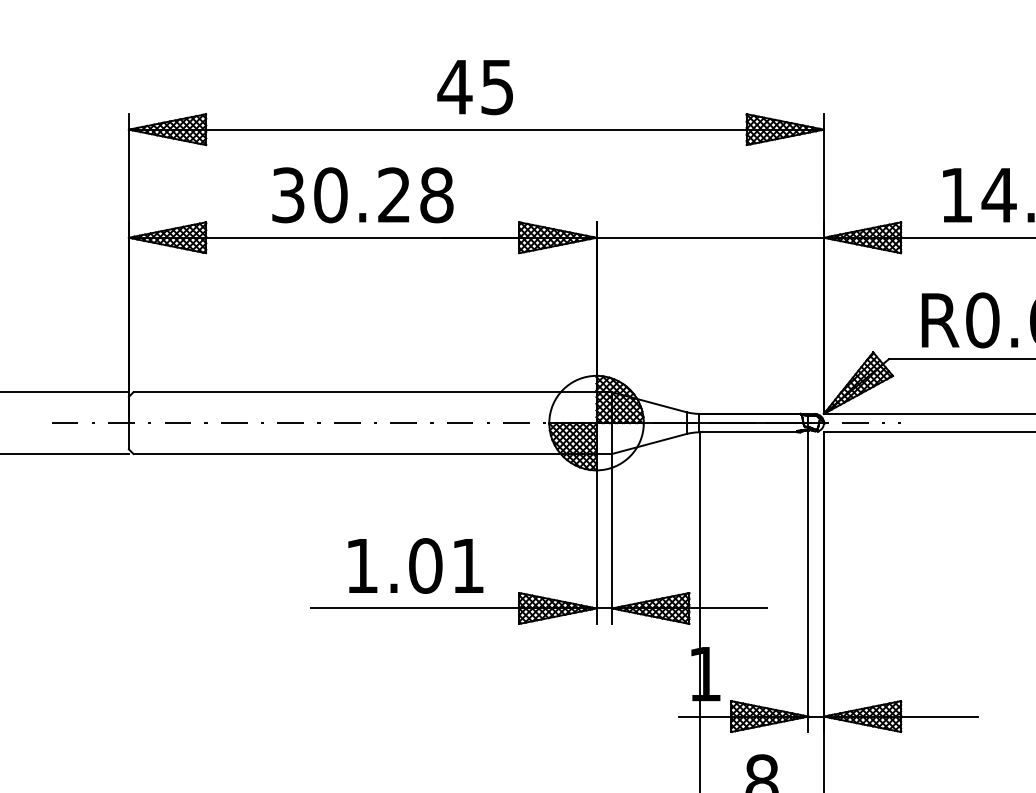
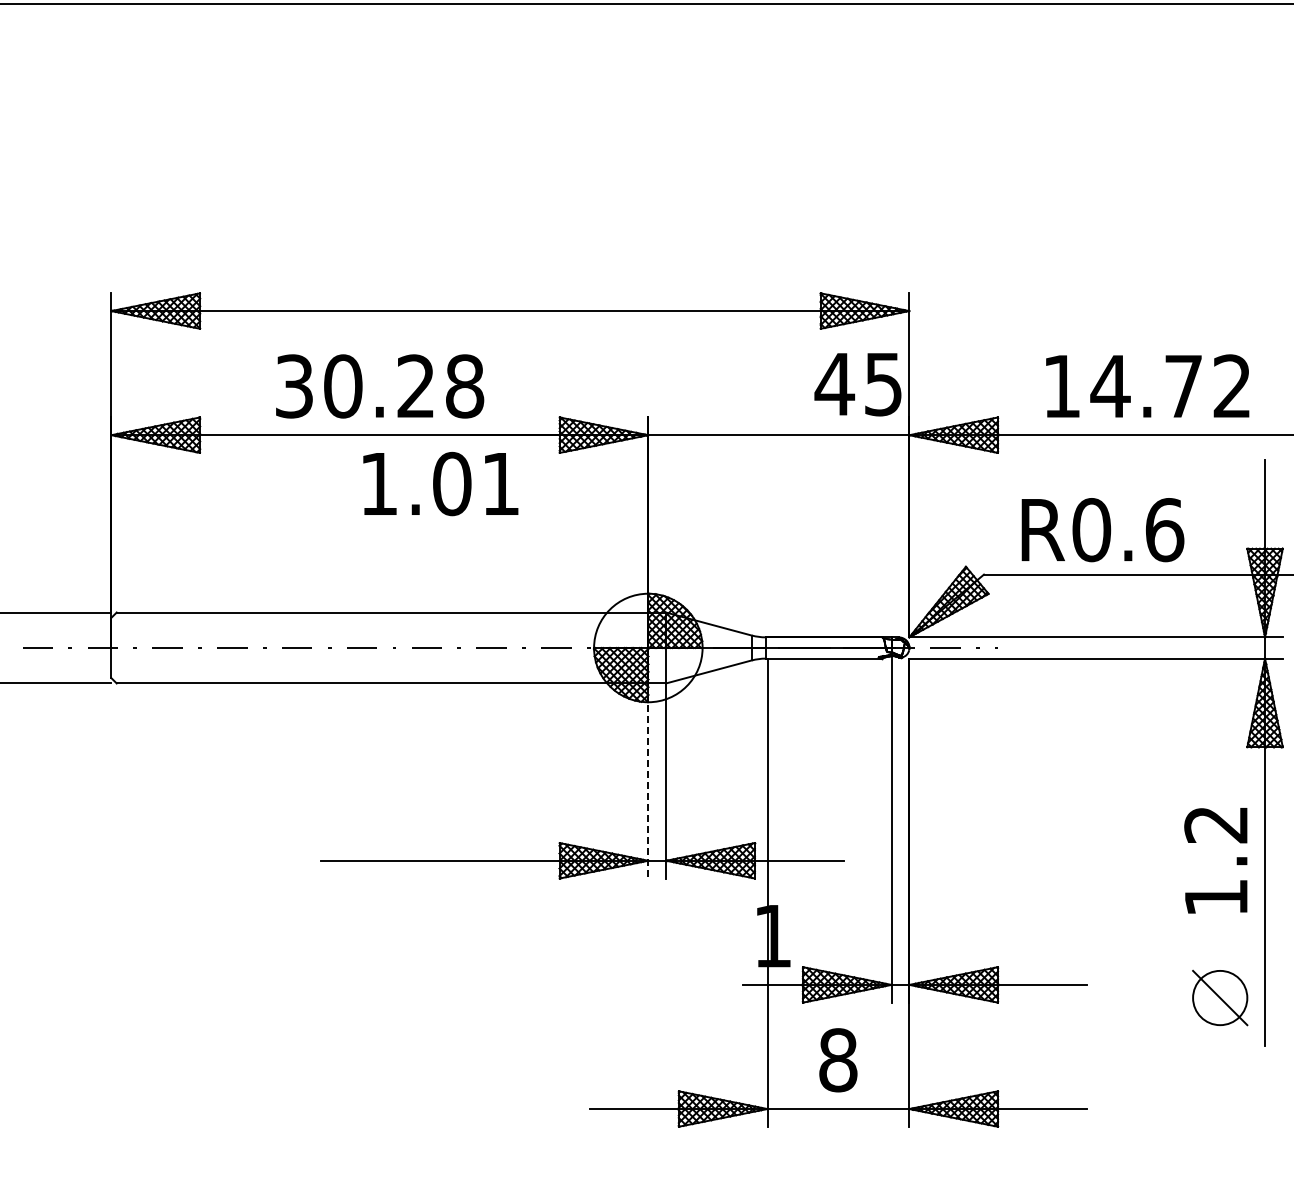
text: (474, 87) -> (857, 384), moved
line: (596, 538) -> (648, 780), solid -> dashed
text: (415, 566) -> (440, 484), moved

